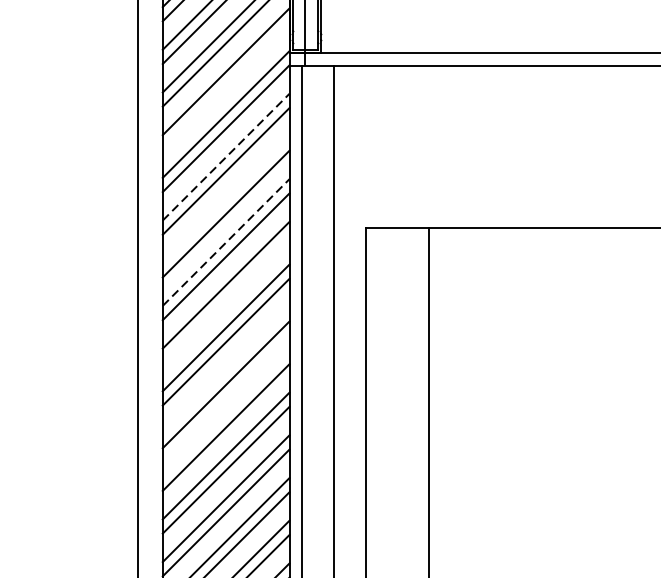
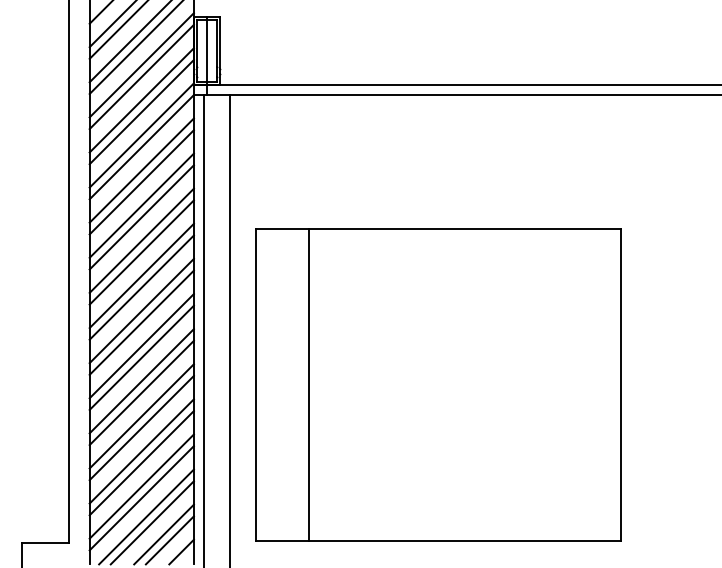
line: (225, 85) -> (141, 111), added
line: (225, 157) -> (141, 170), dashed -> solid
line: (225, 199) -> (141, 205), added
line: (225, 242) -> (141, 240), dashed -> solid
line: (225, 299) -> (141, 287), added
line: (225, 371) -> (141, 346), added
line: (225, 413) -> (141, 381), added

